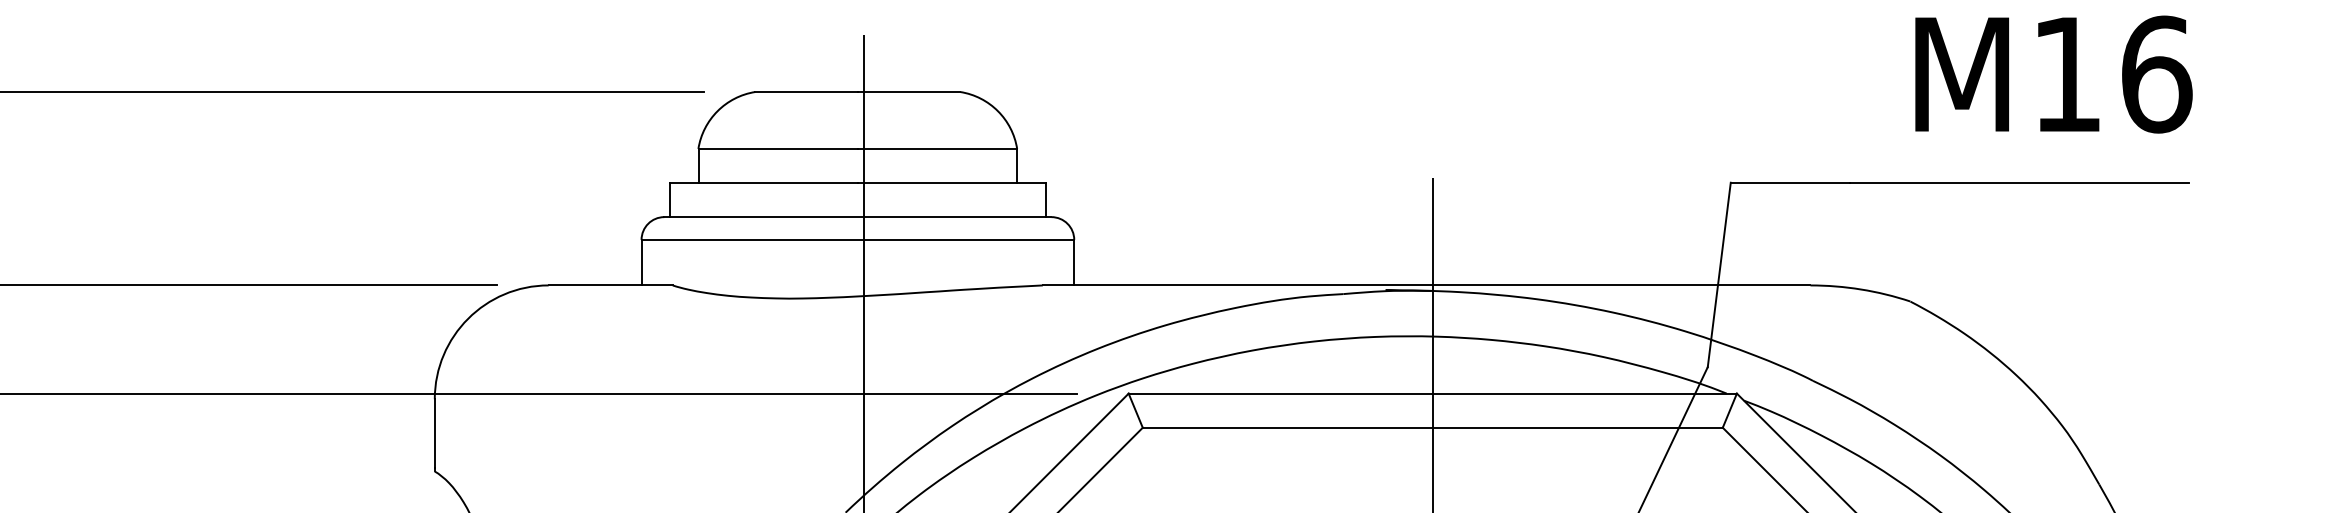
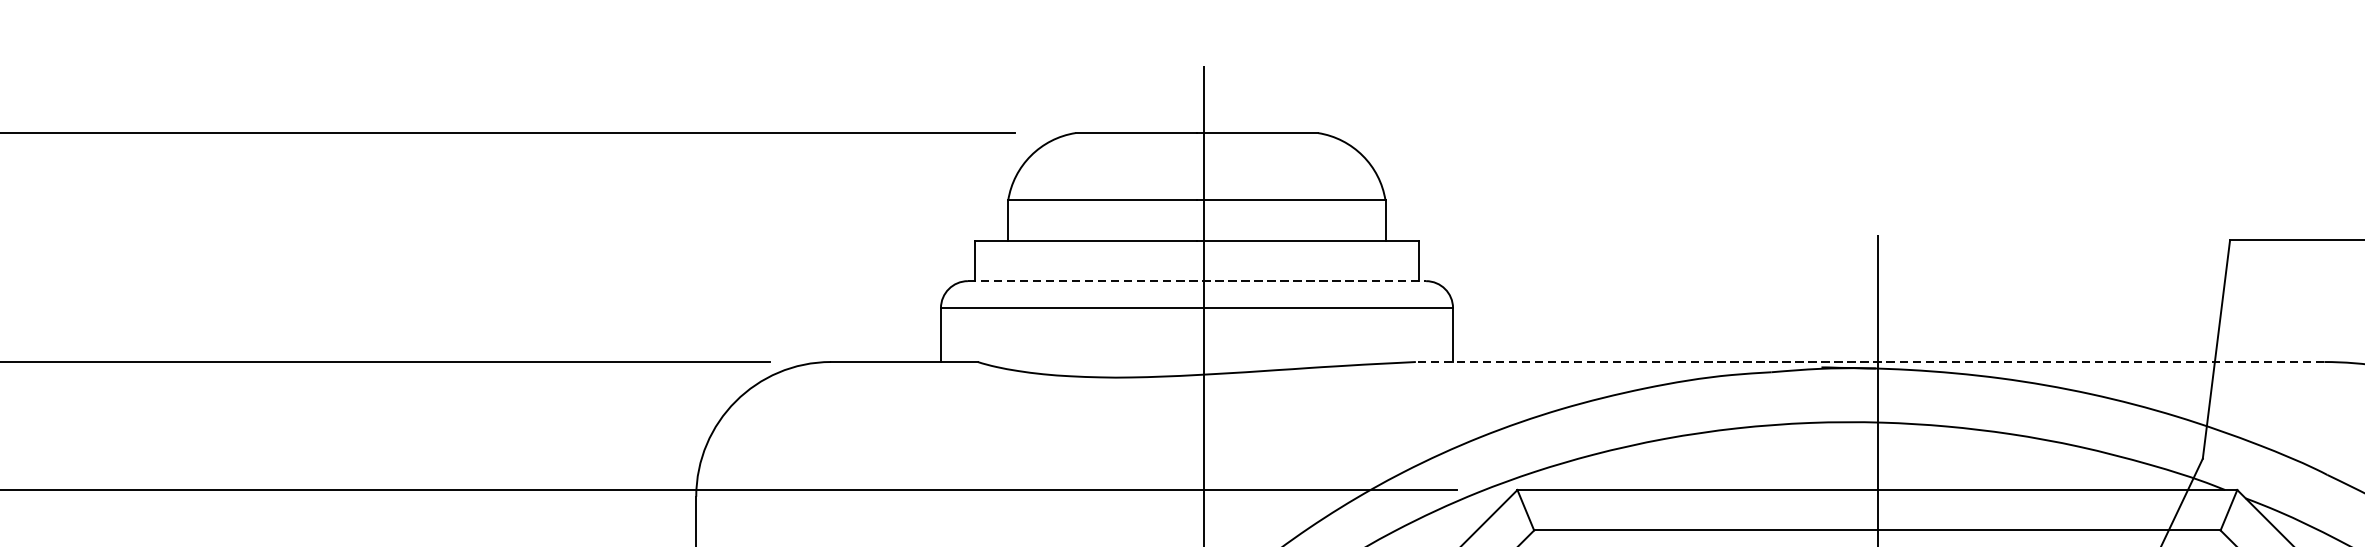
line: (857, 217) -> (1196, 281), solid -> dashed
line: (1426, 285) -> (1869, 362), solid -> dashed

